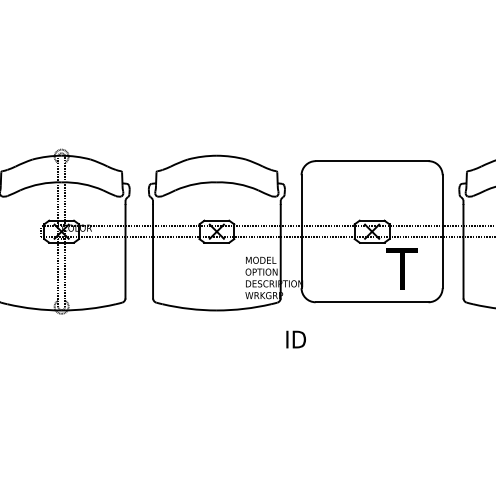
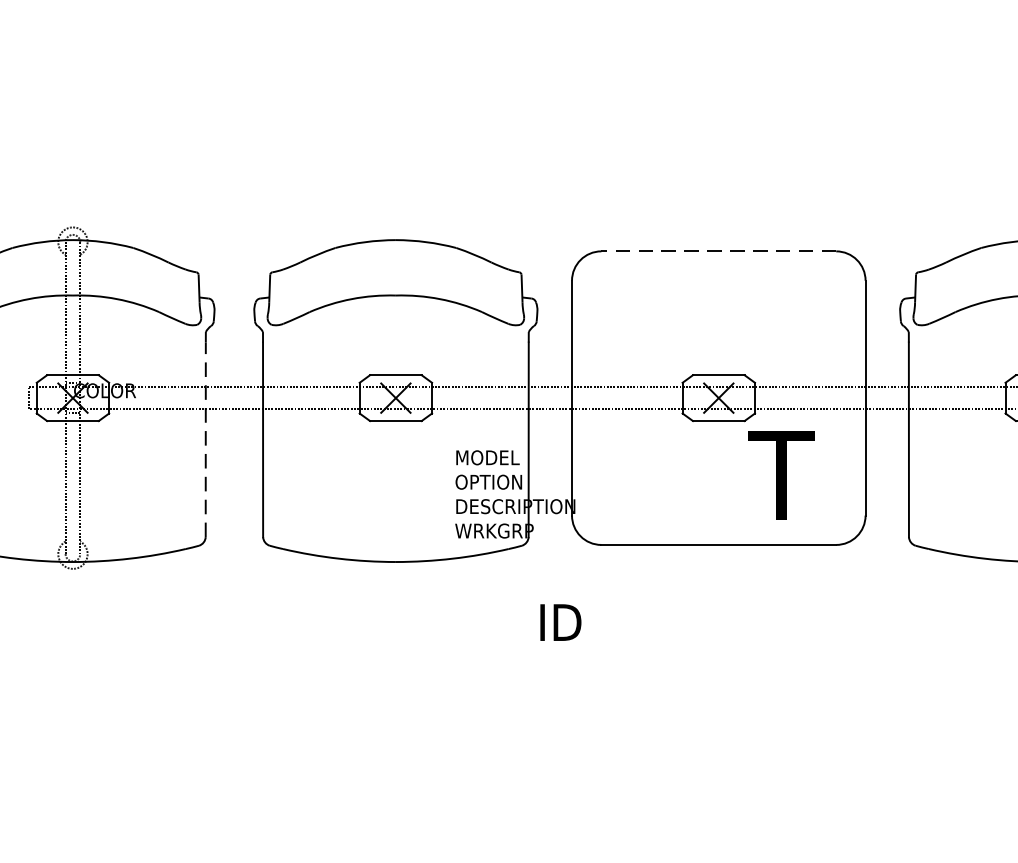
line: (371, 161) -> (717, 252), solid -> dashed
line: (125, 251) -> (205, 439), solid -> dashed

